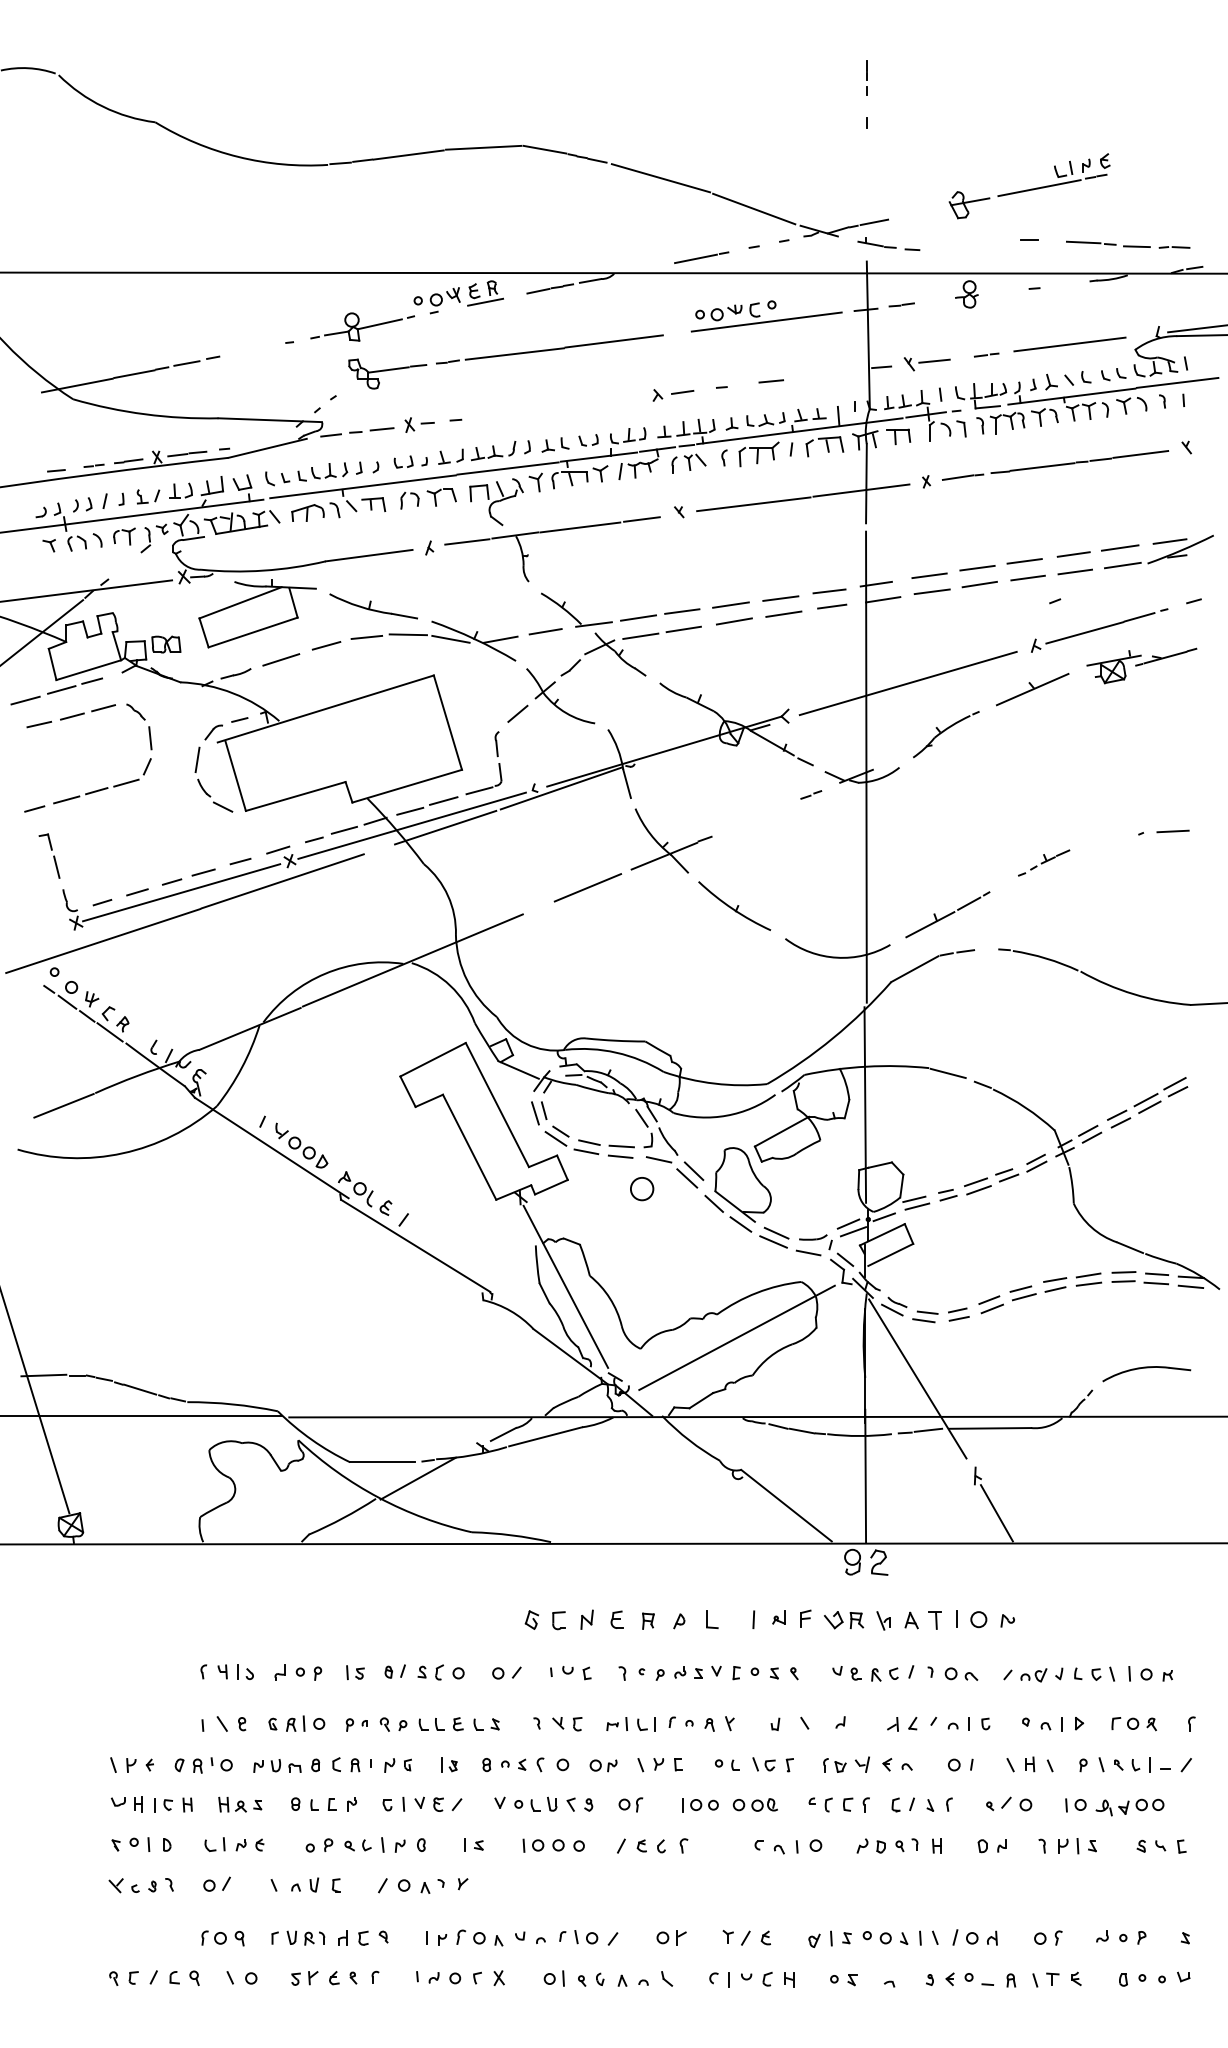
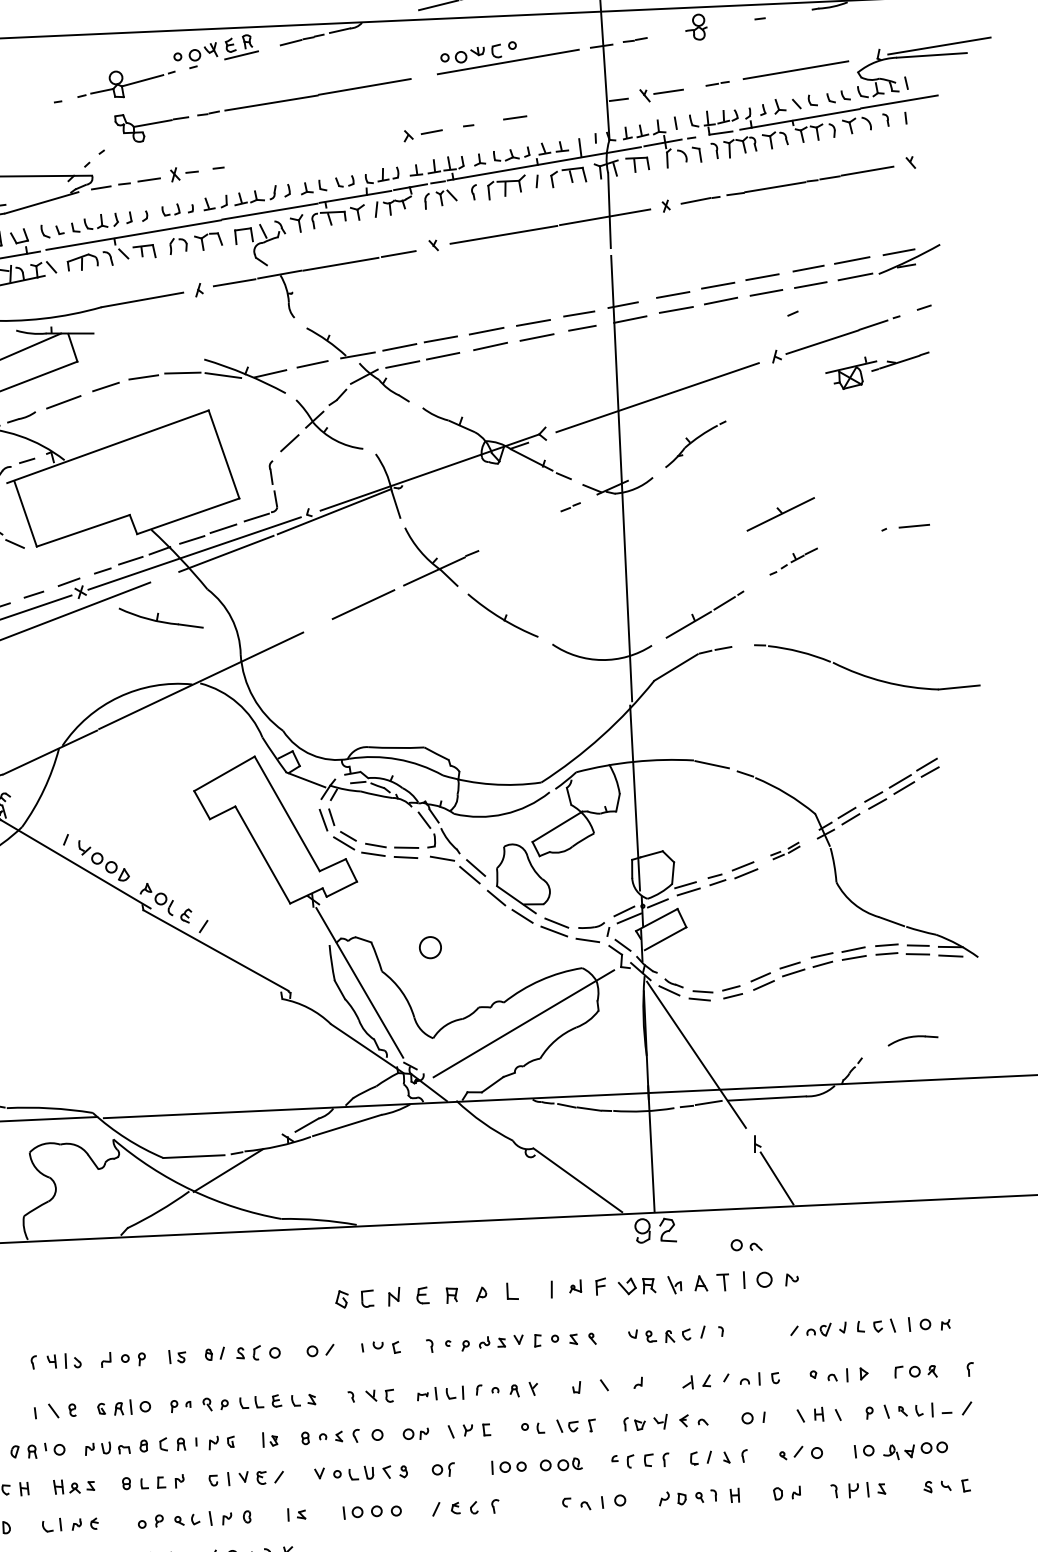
part: (373, 606) -> (160, 618), moved
part: (1032, 689) -> (780, 514), moved
part: (1021, 1167) -> (785, 850), size x0.6
circle: (642, 1189) -> (430, 948), moved
part: (1146, 1374) -> (912, 1040), size x0.6
part: (961, 1673) -> (746, 1244), moved

